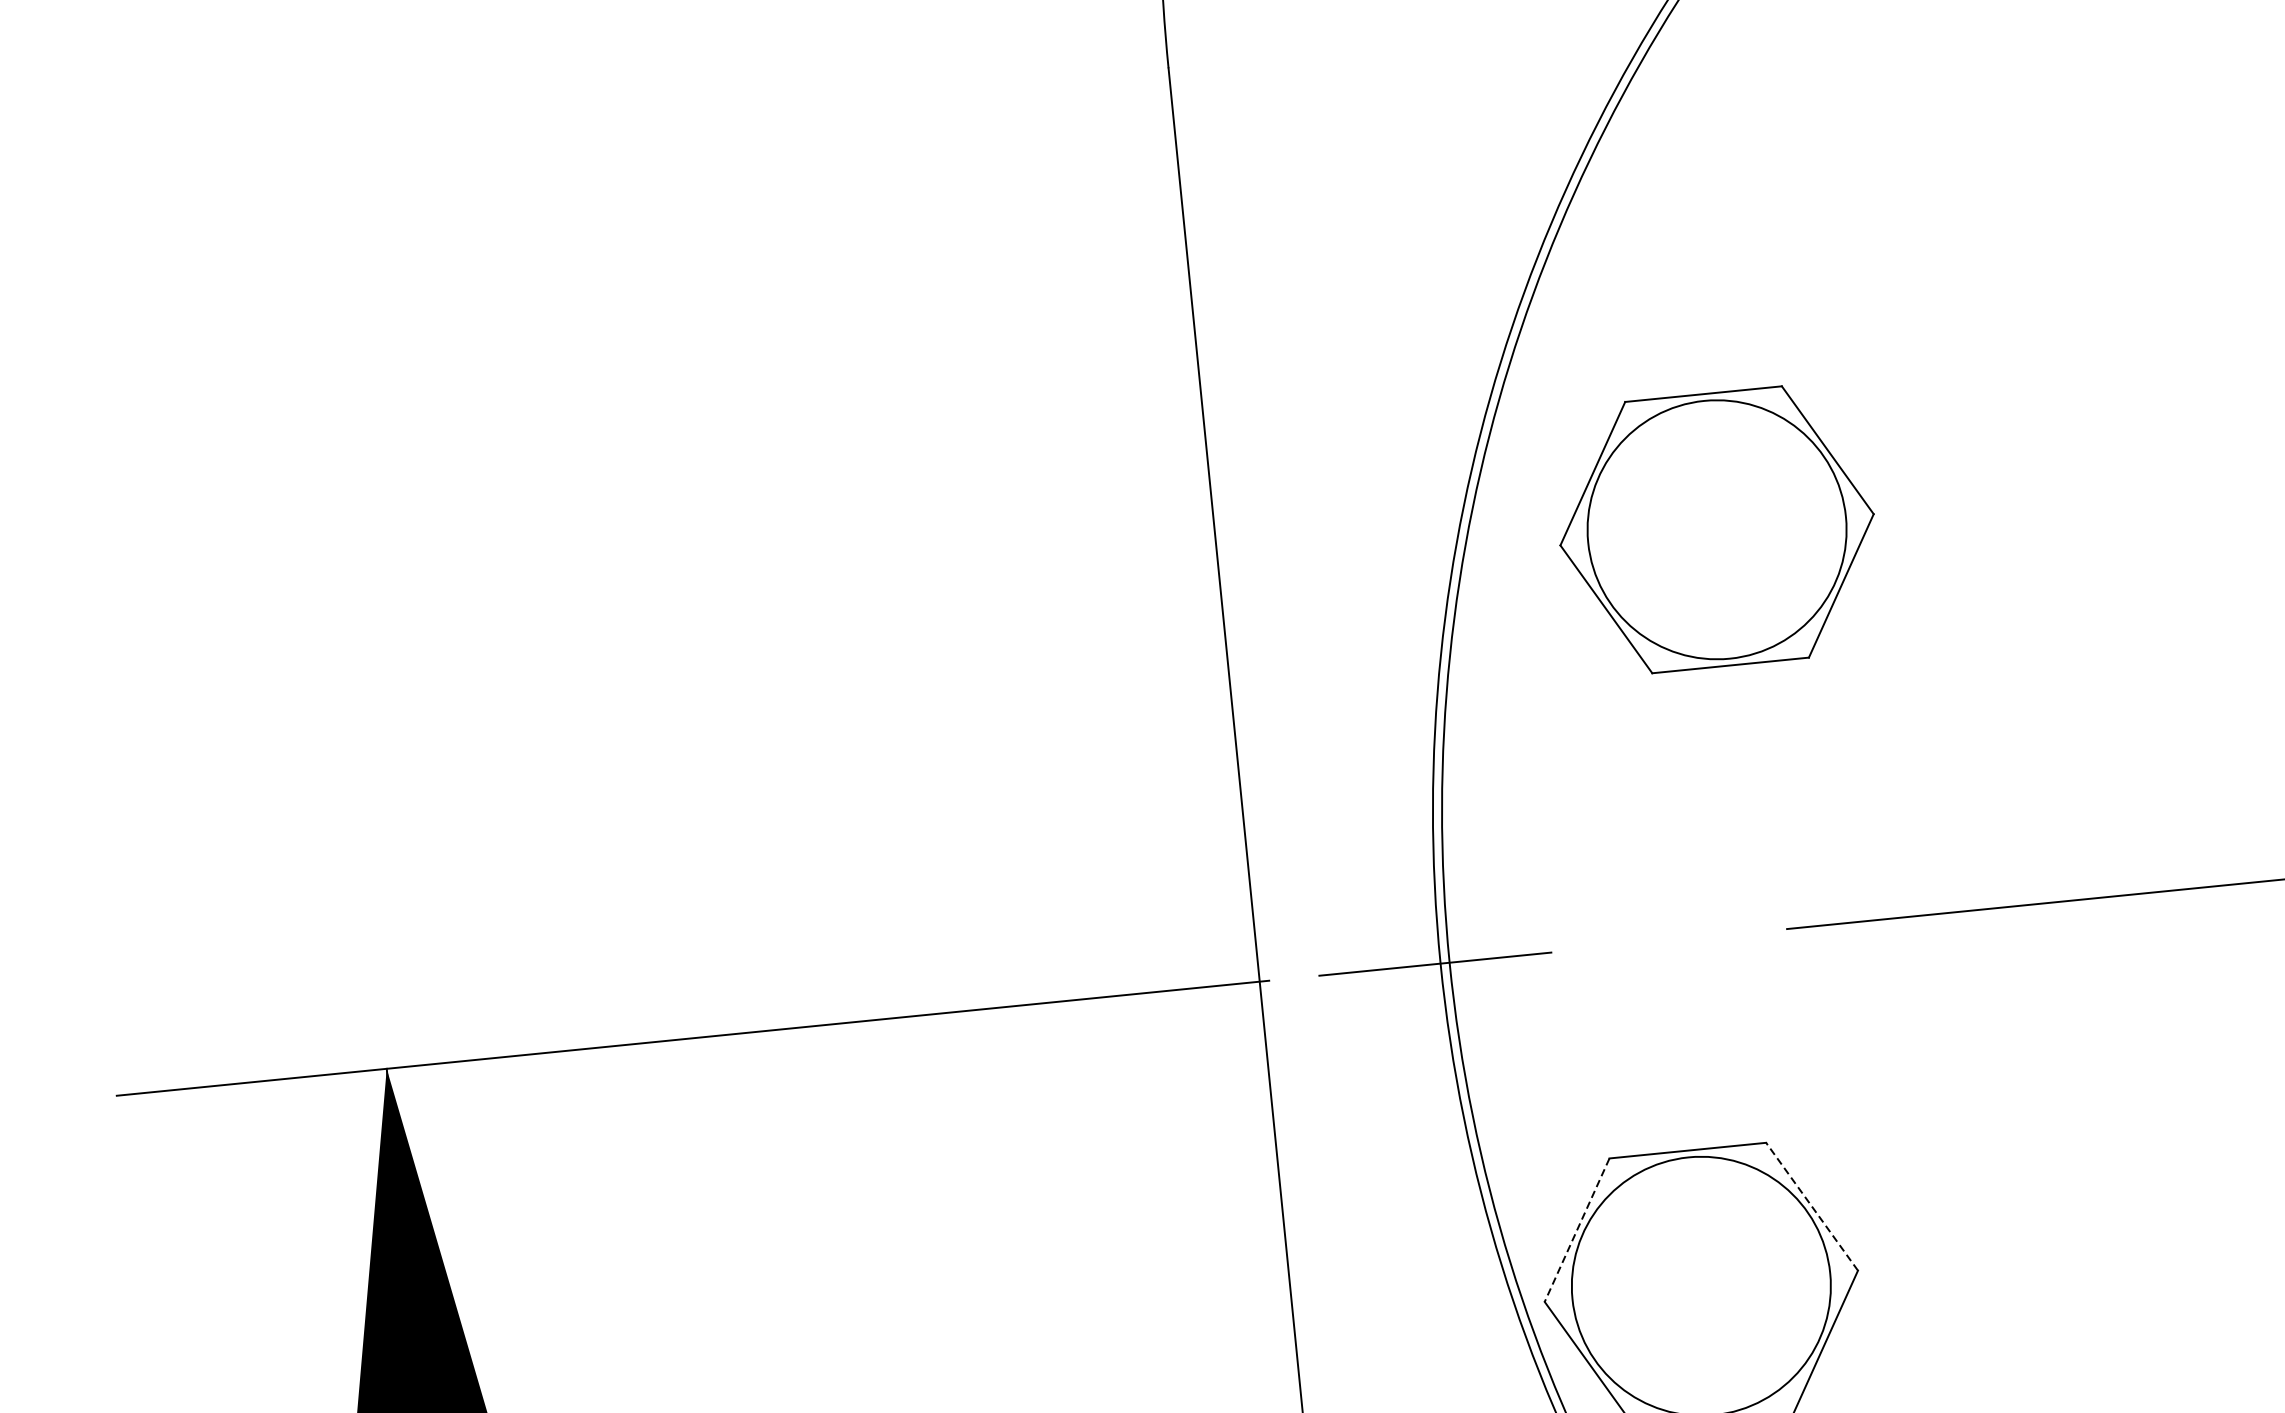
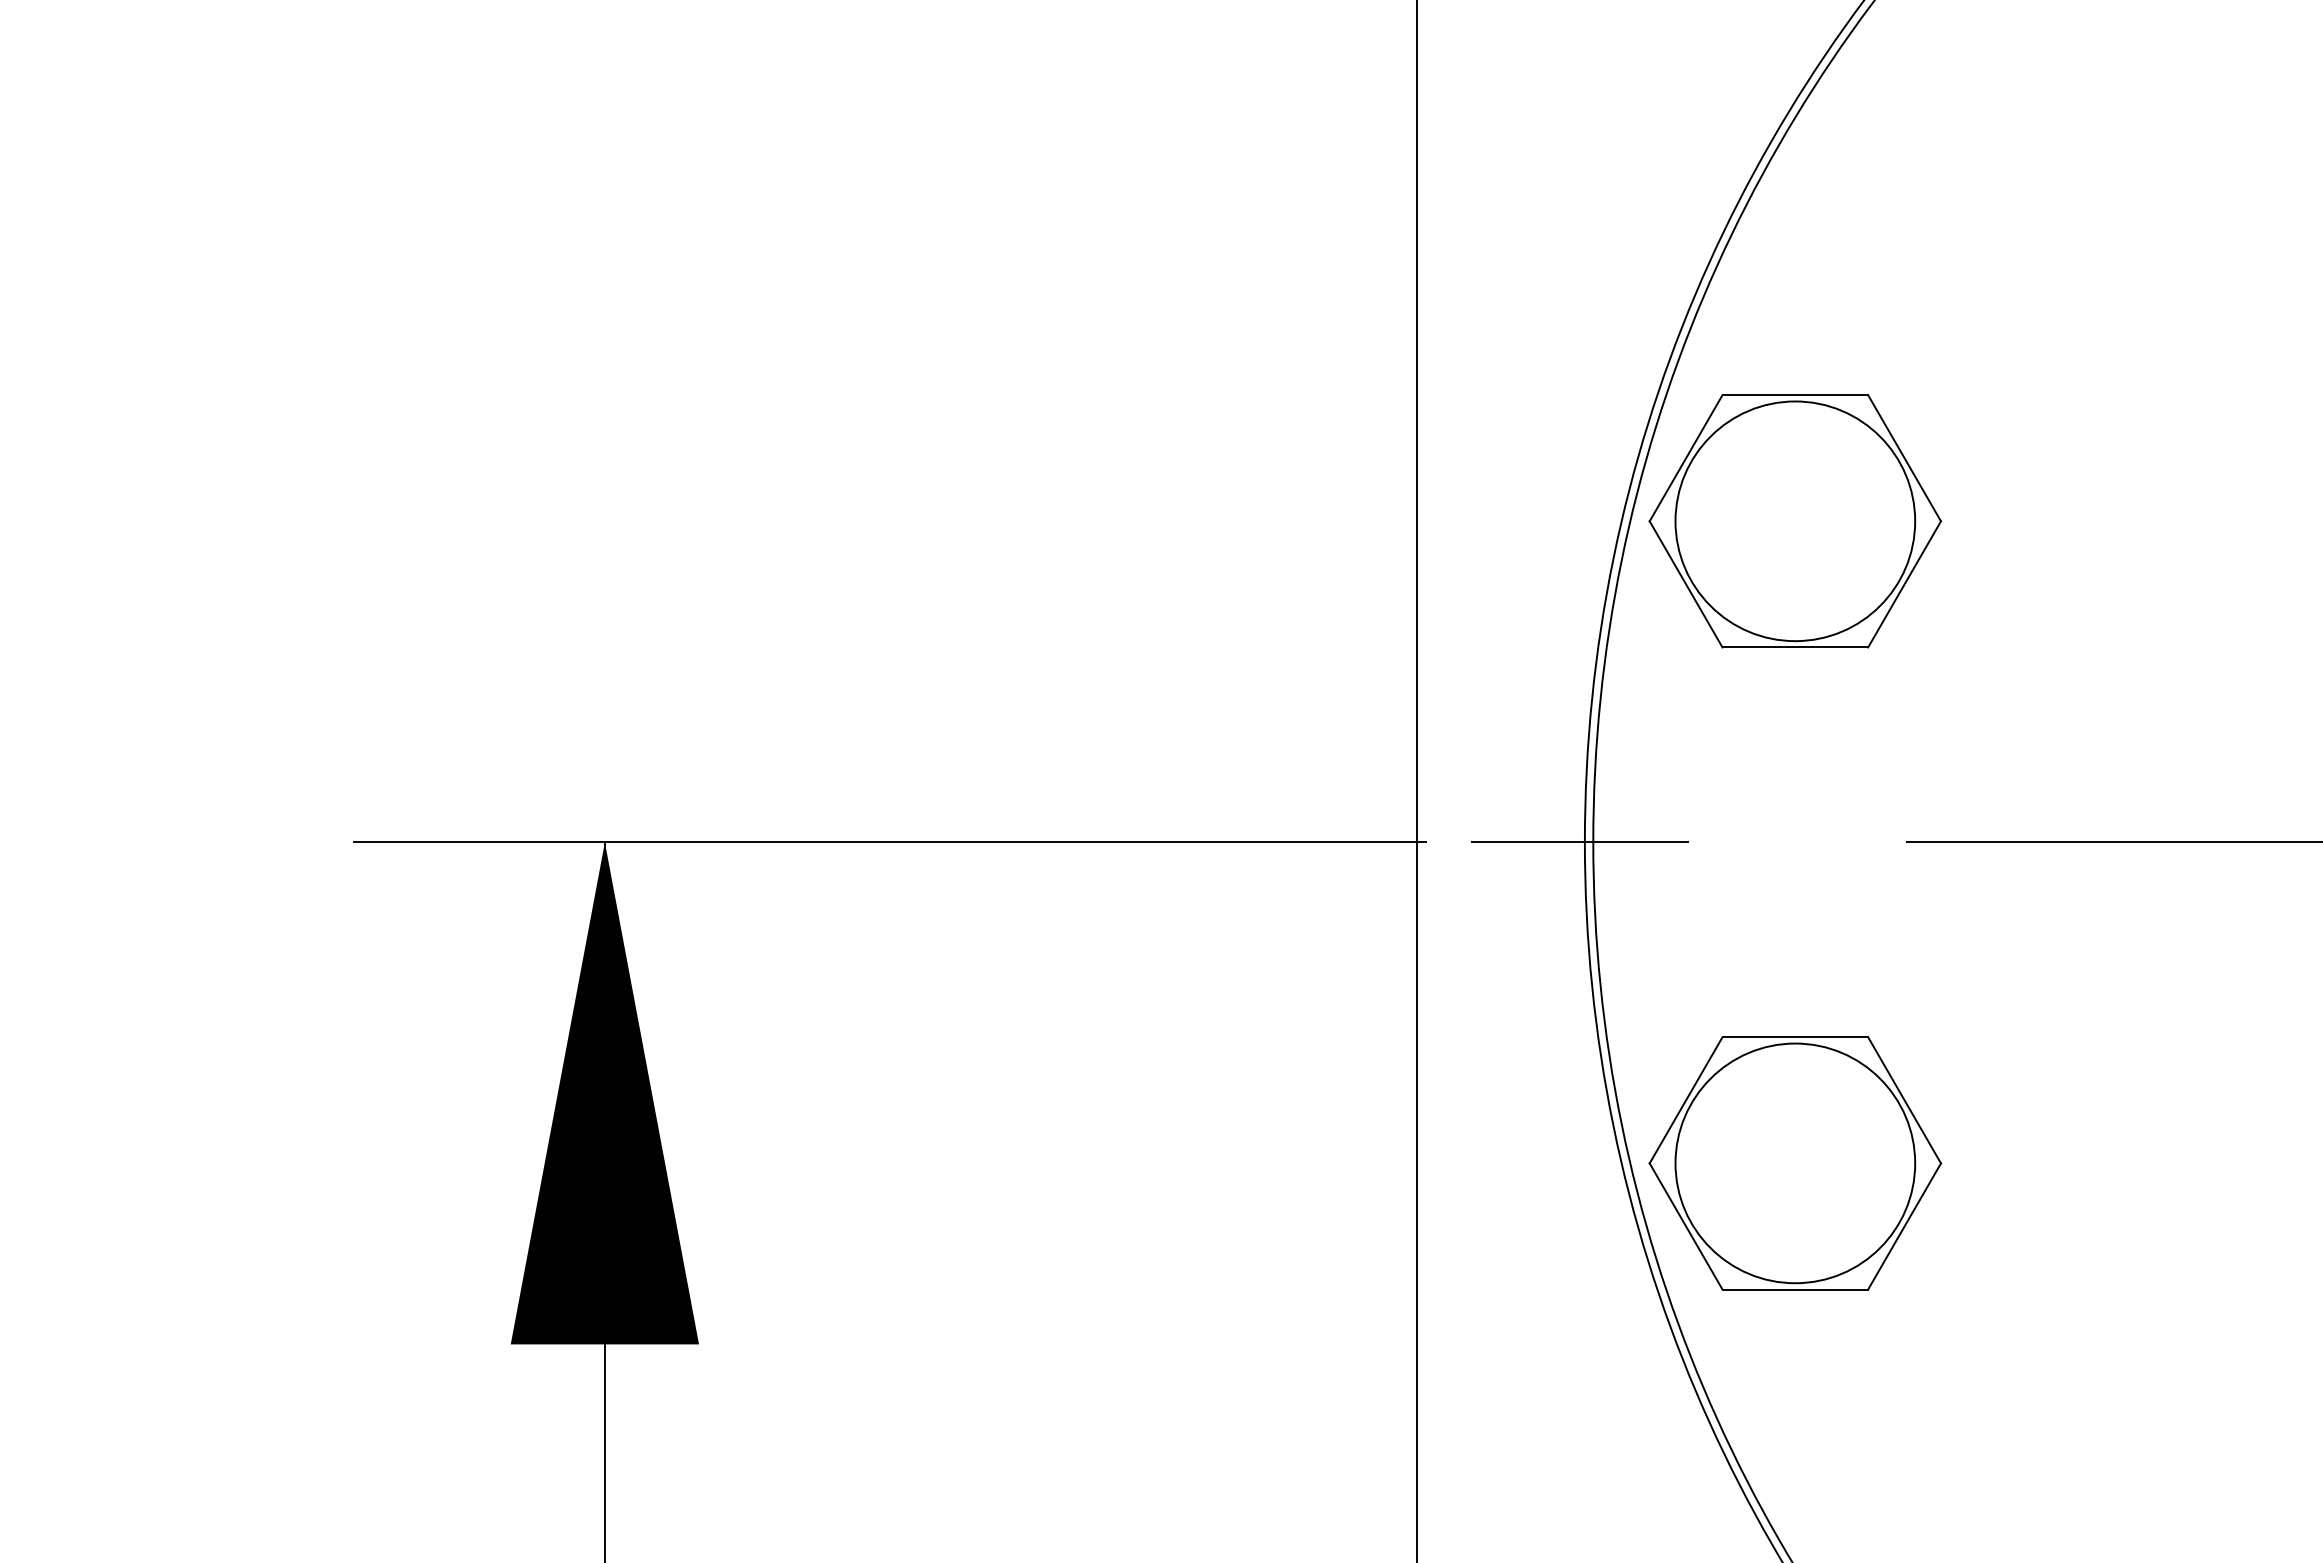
part: (1717, 529) -> (1795, 521), moved
line: (1811, 1206) -> (1904, 1100), dashed -> solid
line: (1577, 1230) -> (1686, 1100), dashed -> solid

